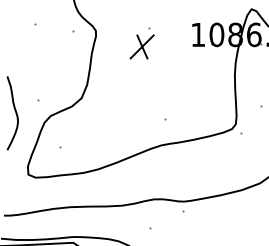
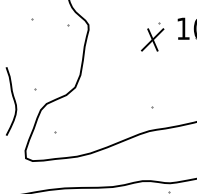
part: (141, 43) -> (152, 36), moved

